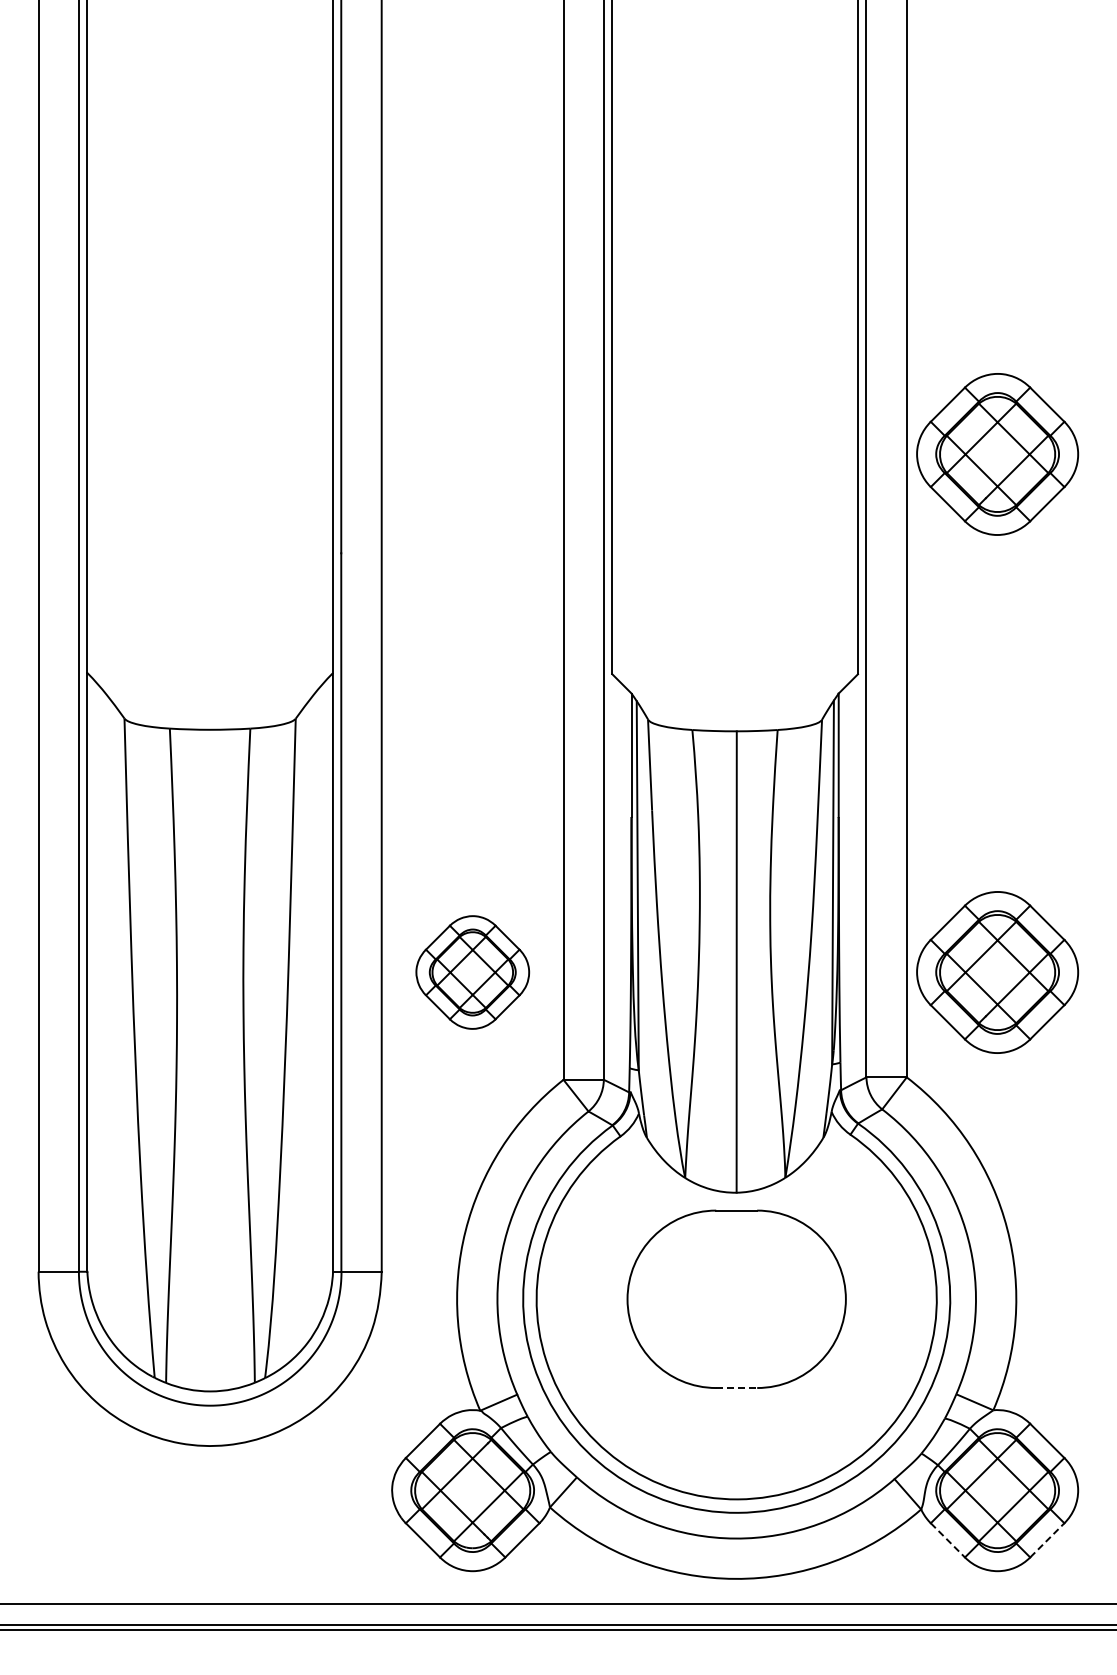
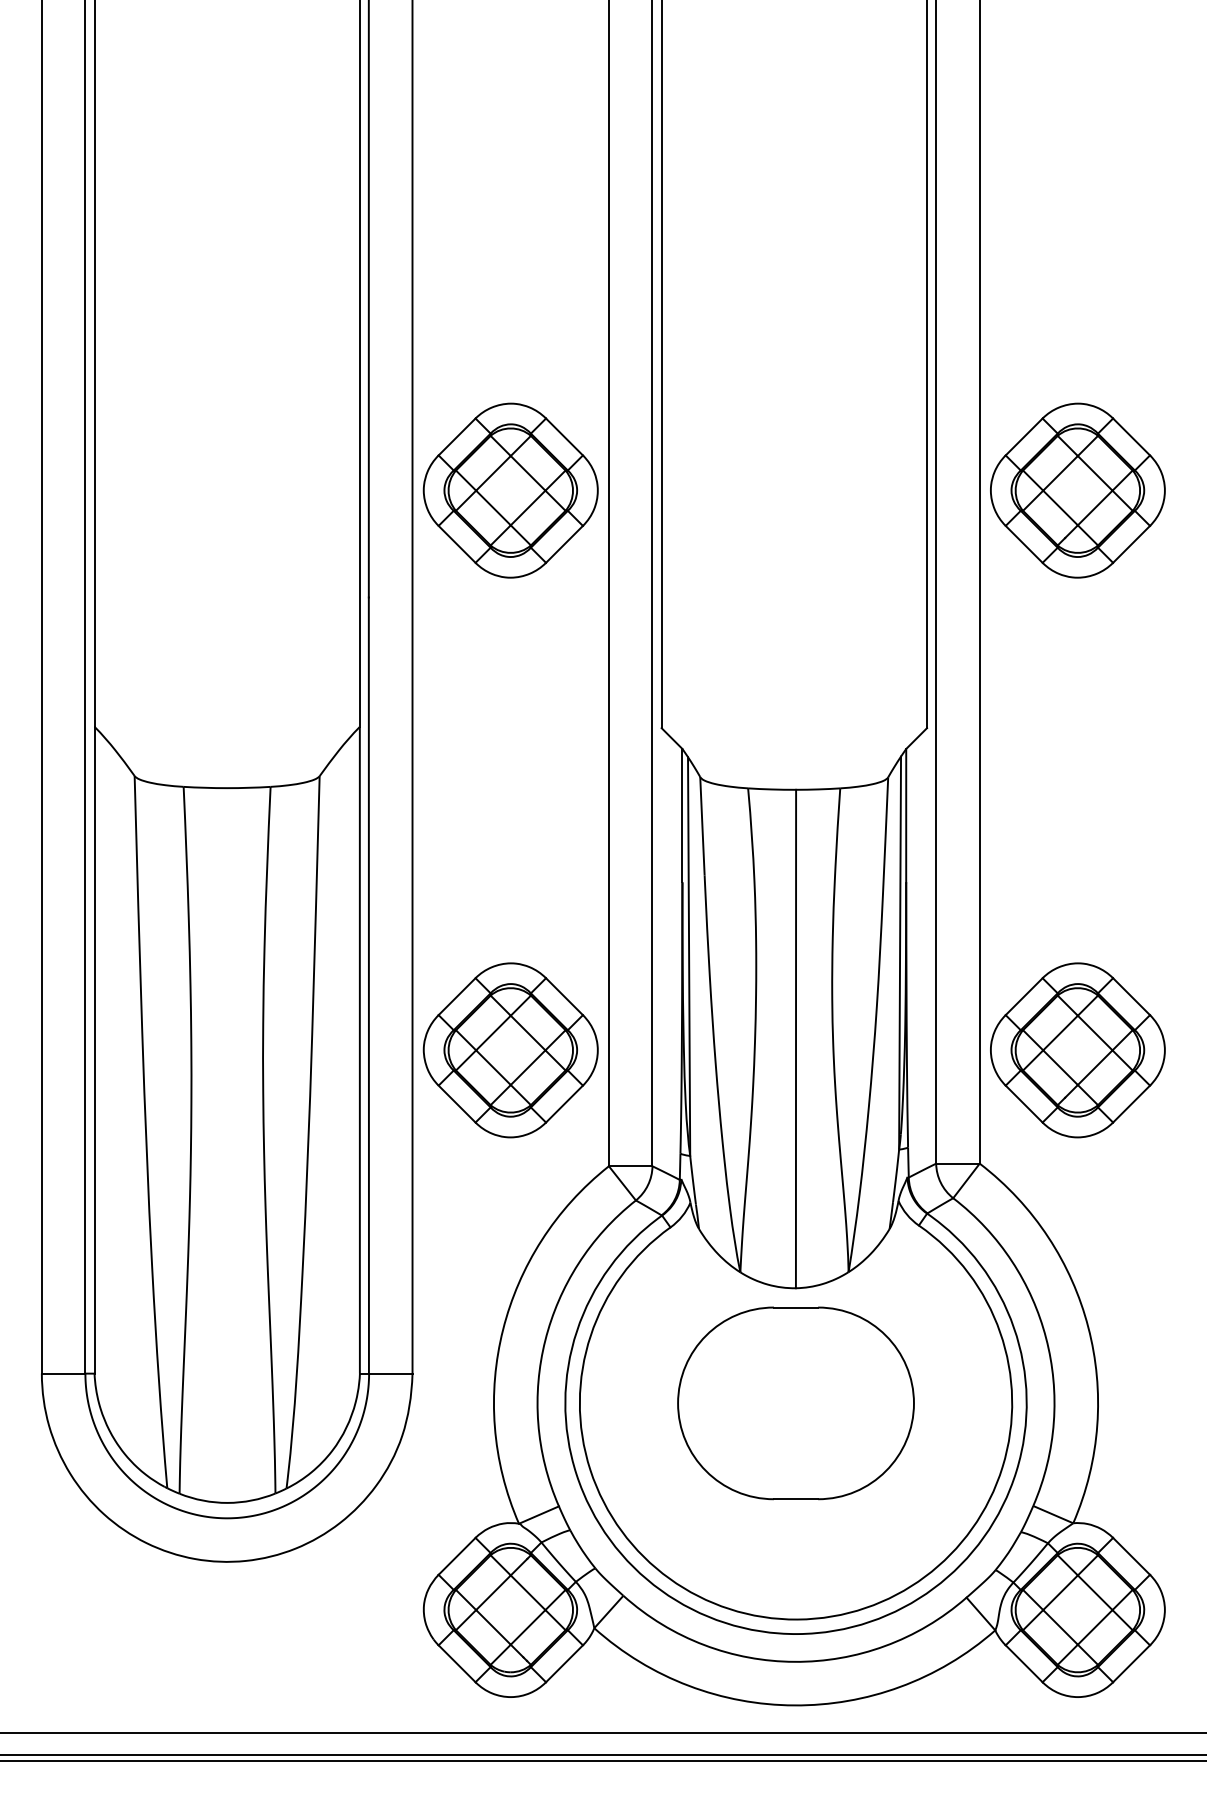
part: (472, 454) -> (510, 490), added
part: (472, 972) -> (510, 1050), size x1.43
line: (737, 1388) -> (796, 1499), dashed -> solid
line: (948, 1540) -> (1024, 1663), dashed -> solid
line: (1047, 1540) -> (1131, 1663), dashed -> solid

